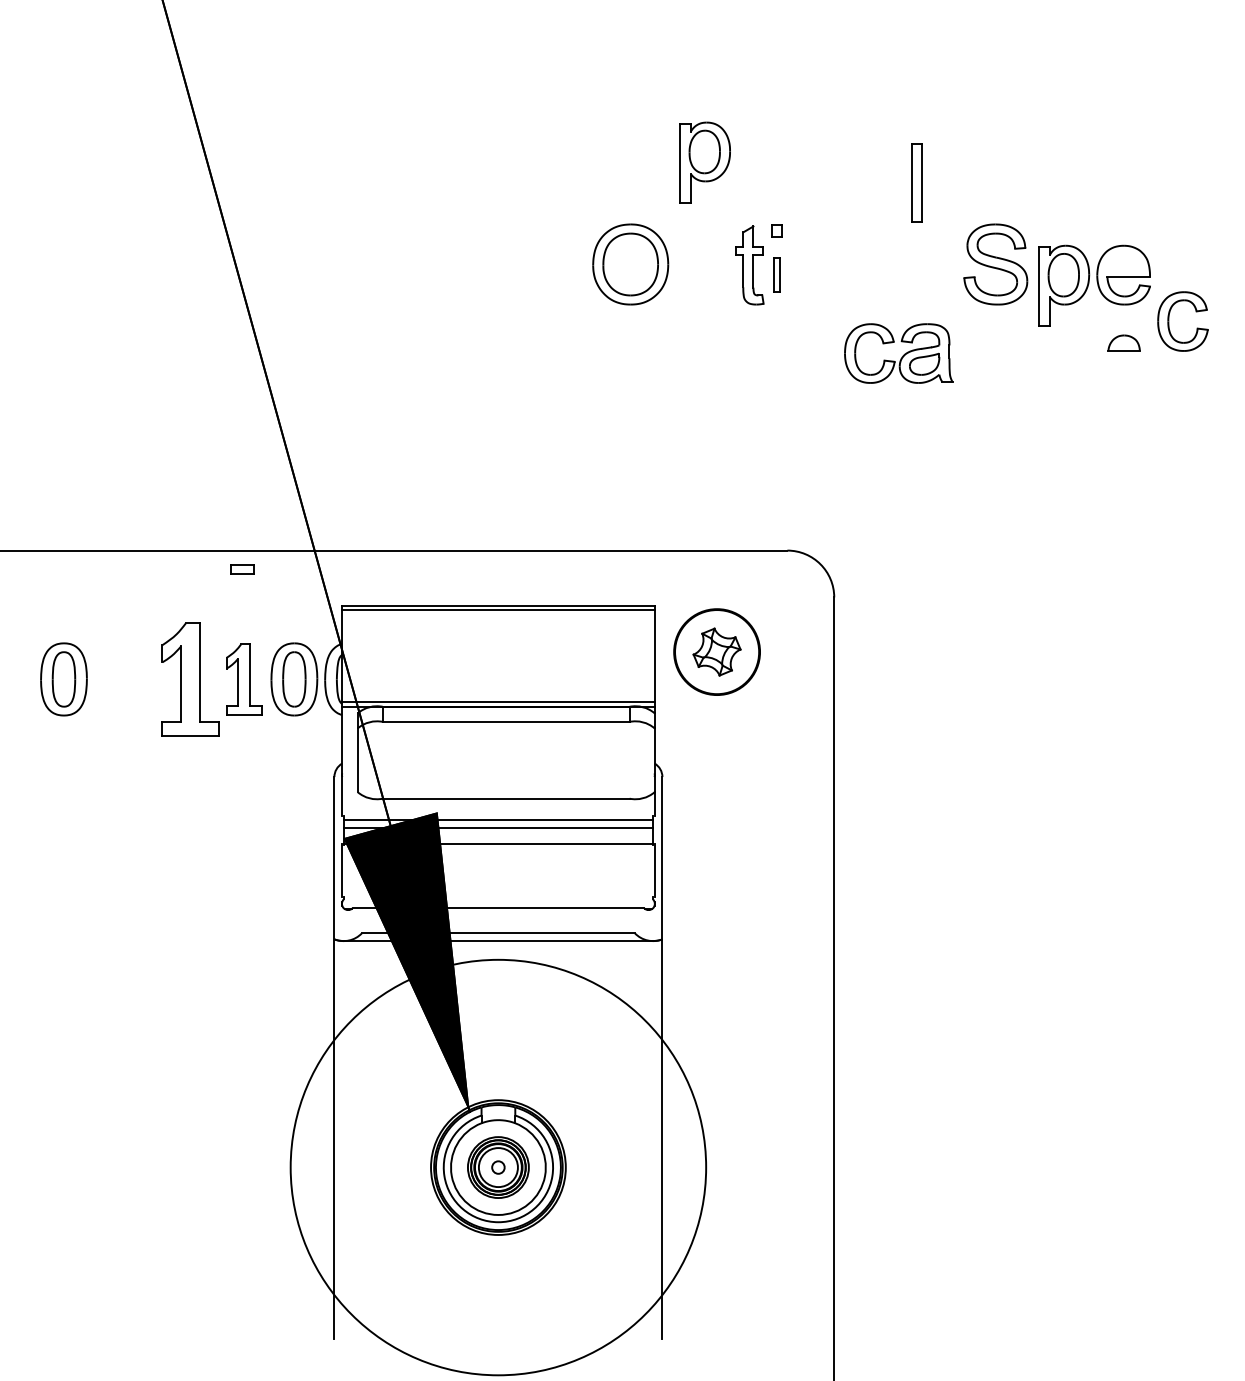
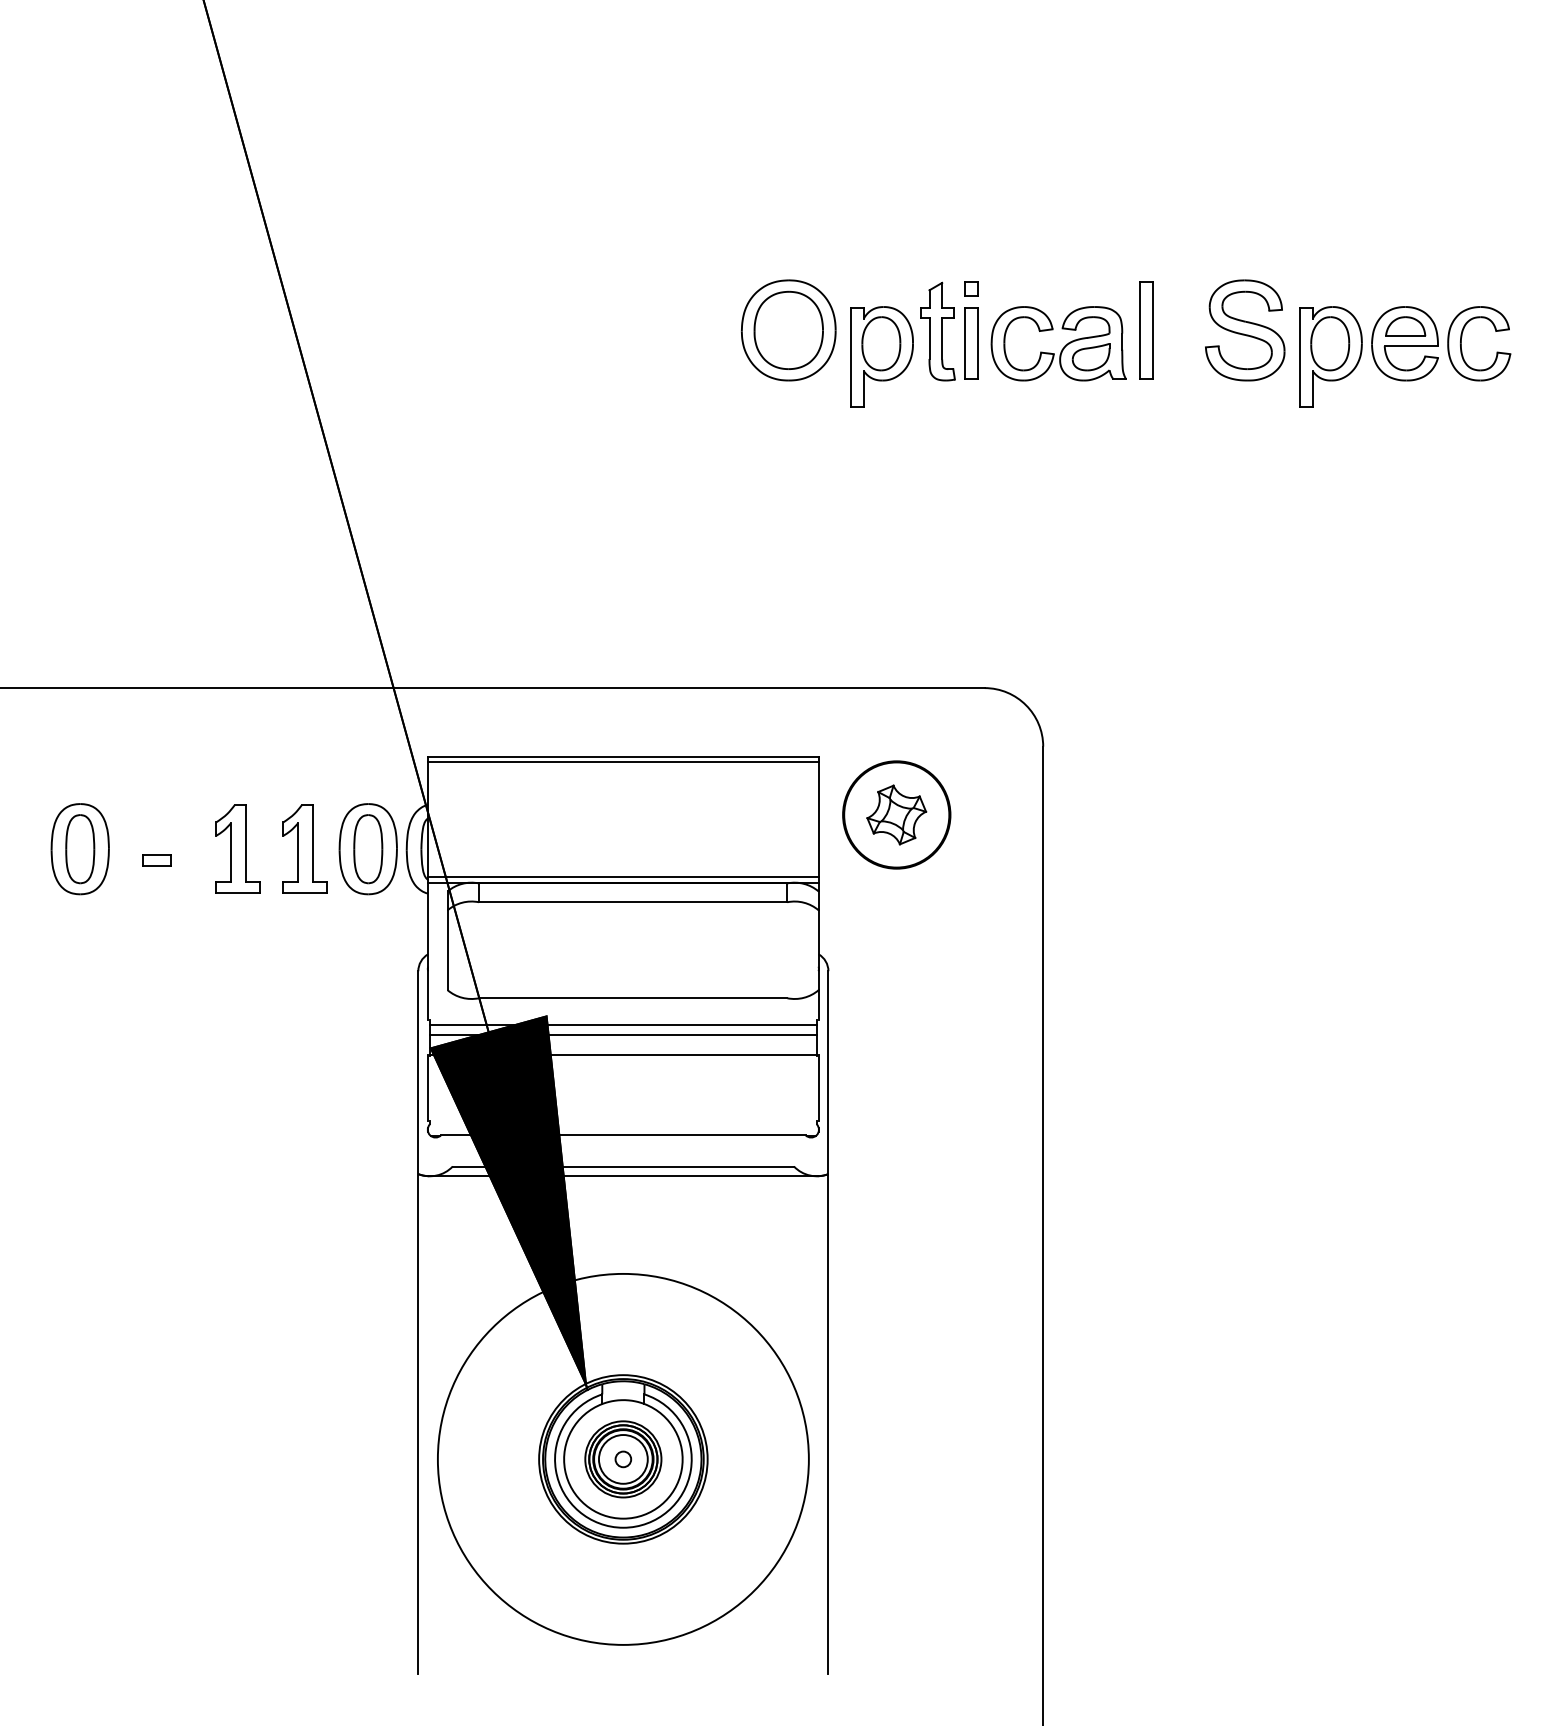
part: (704, 162) -> (881, 356), moved
part: (916, 182) -> (1146, 330), moved
part: (776, 274) -> (971, 343), size x1.67
part: (1168, 321) -> (1461, 343), moved
part: (1124, 342) -> (1405, 326), moved
part: (903, 354) -> (1064, 345), moved
part: (241, 569) -> (156, 860), moved
part: (189, 678) -> (237, 848), size x0.62
circle: (497, 1166) -> (622, 1458), size x0.71

